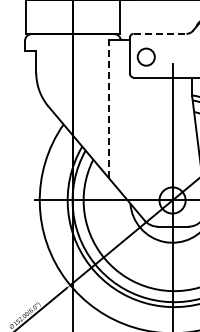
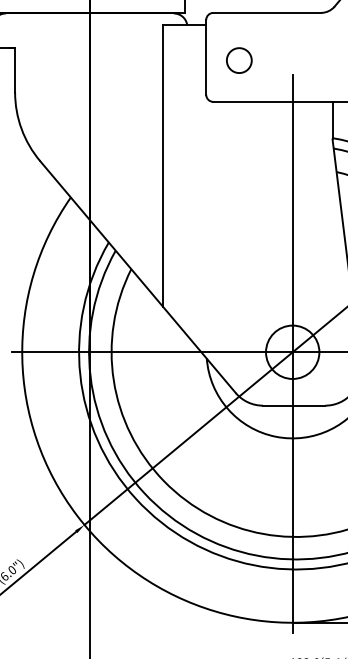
line: (160, 33) -> (268, 12), dashed -> solid
circle: (146, 57) -> (239, 61), size x0.71
line: (108, 108) -> (162, 164), dashed -> solid

